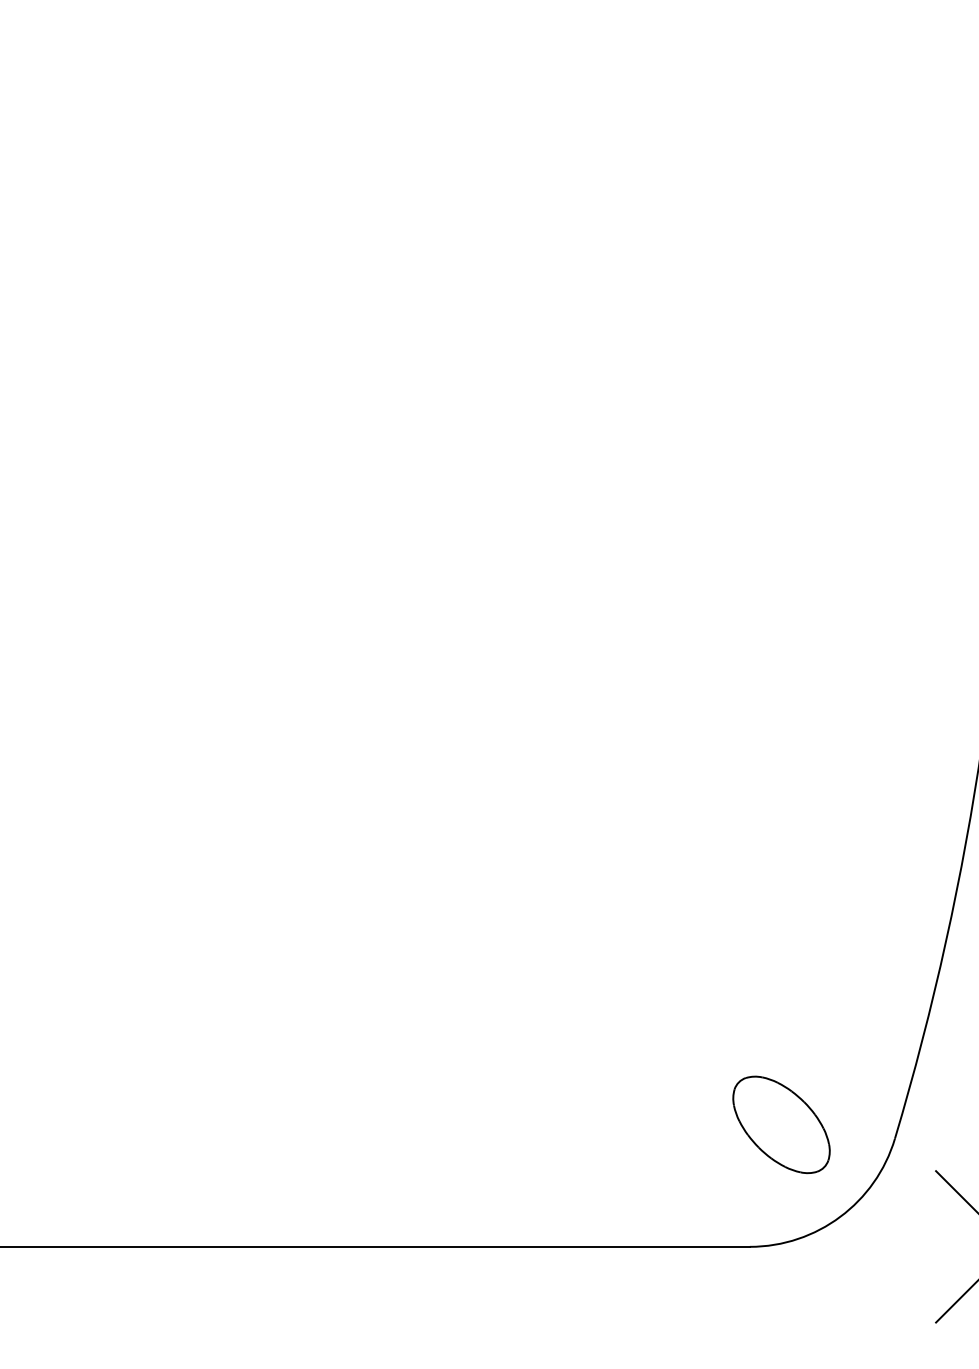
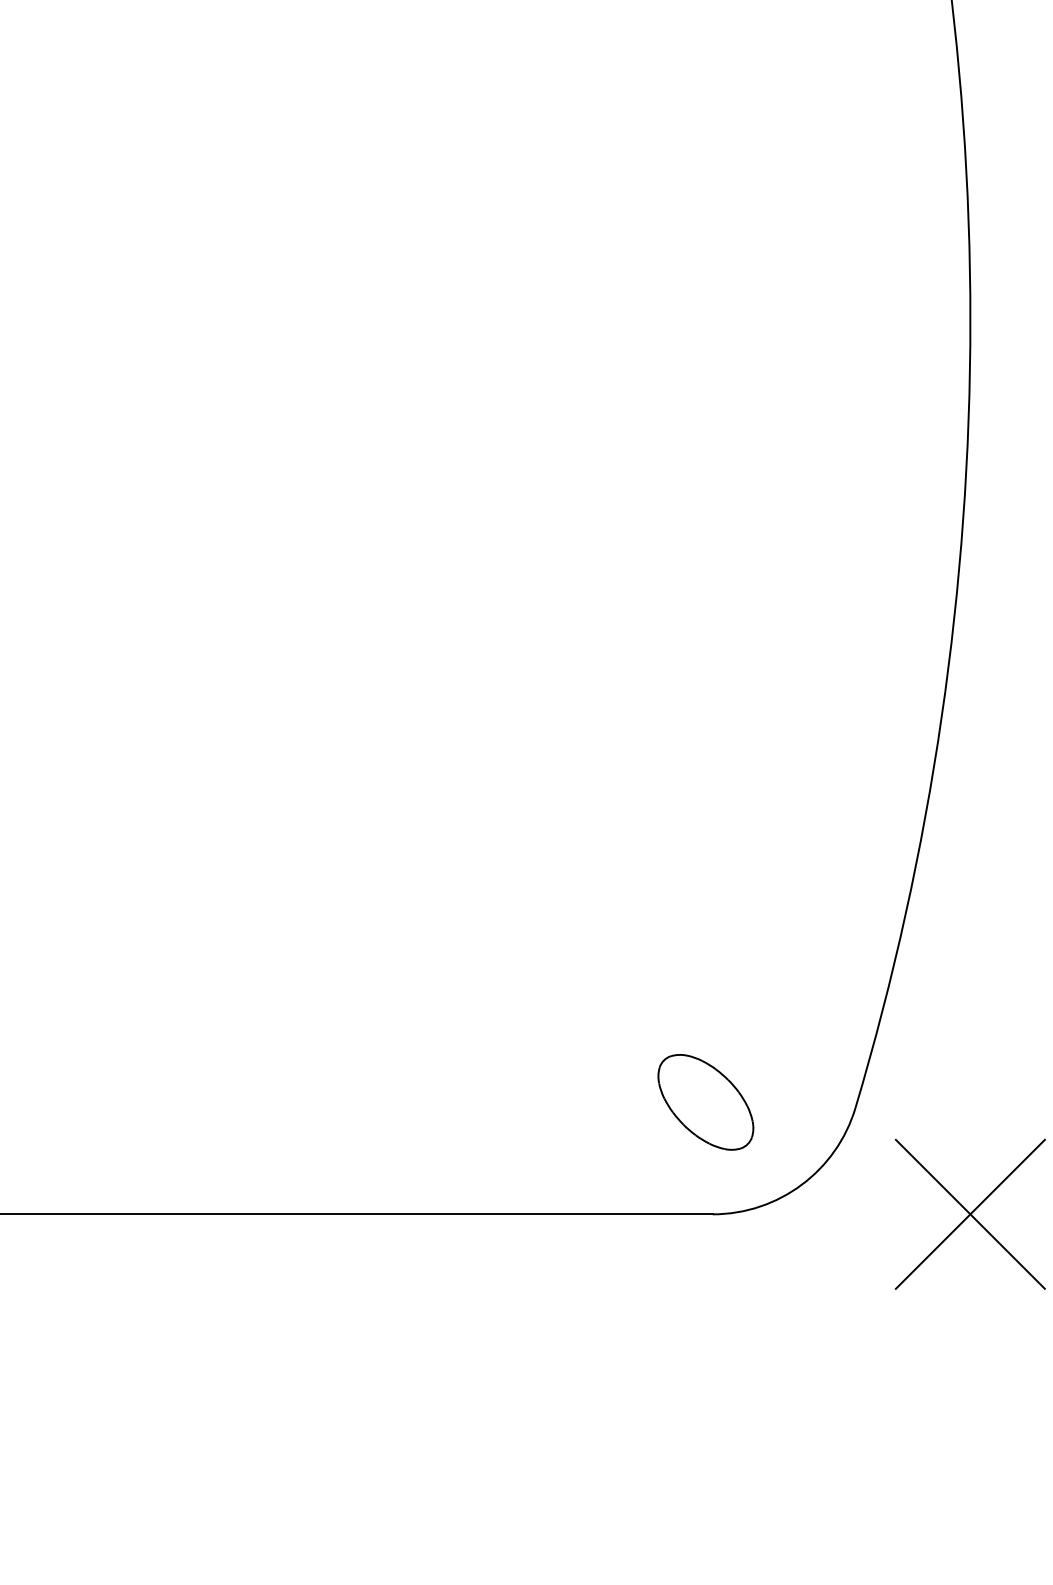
part: (781, 1125) -> (705, 1102), moved

